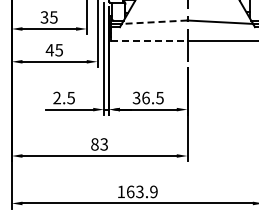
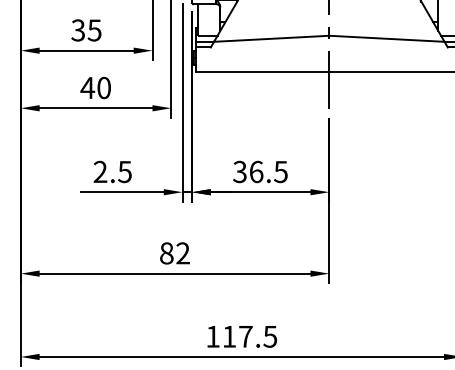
line: (154, 22) -> (271, 39), dashed -> solid
line: (149, 41) -> (262, 72), dashed -> solid
text: (59, 50) -> (104, 88), 45 -> 40
text: (103, 144) -> (181, 253), 83 -> 82
text: (142, 191) -> (250, 335), 163.9 -> 117.5

